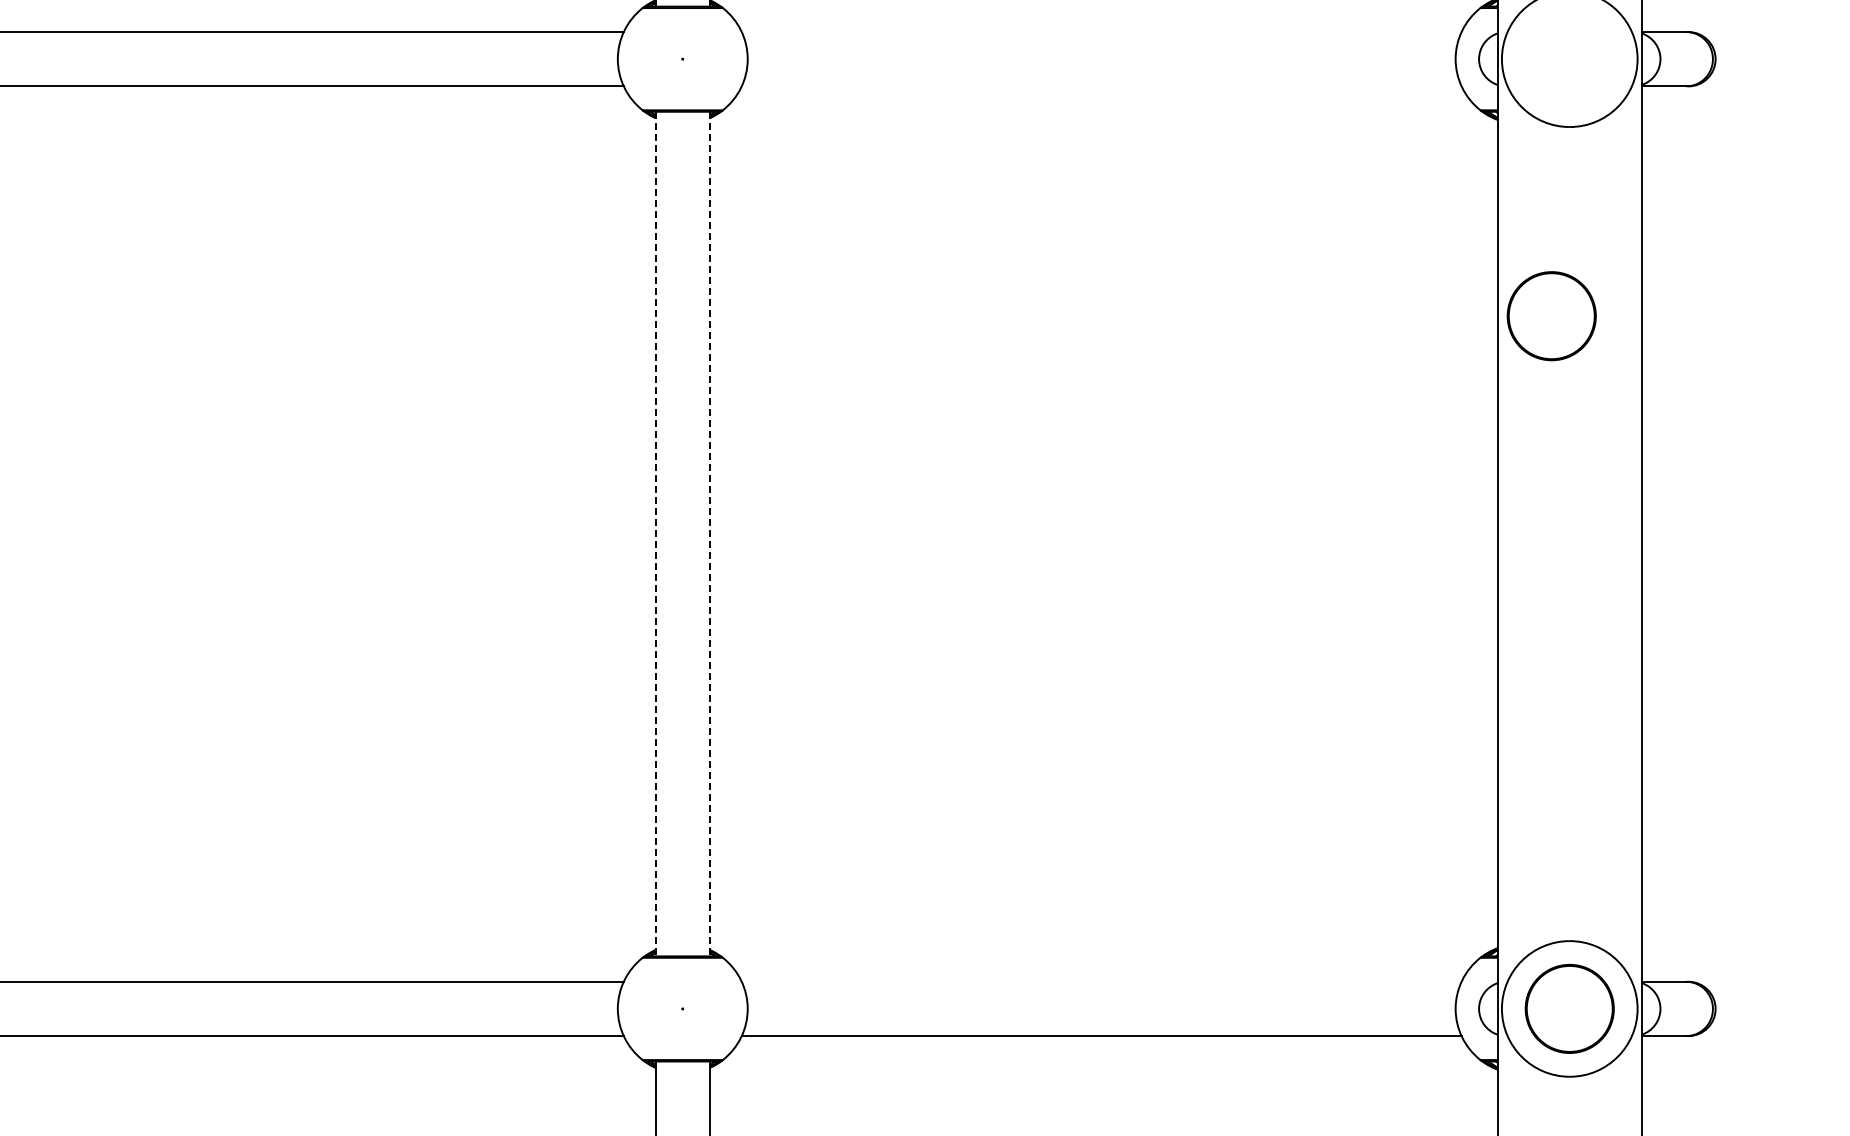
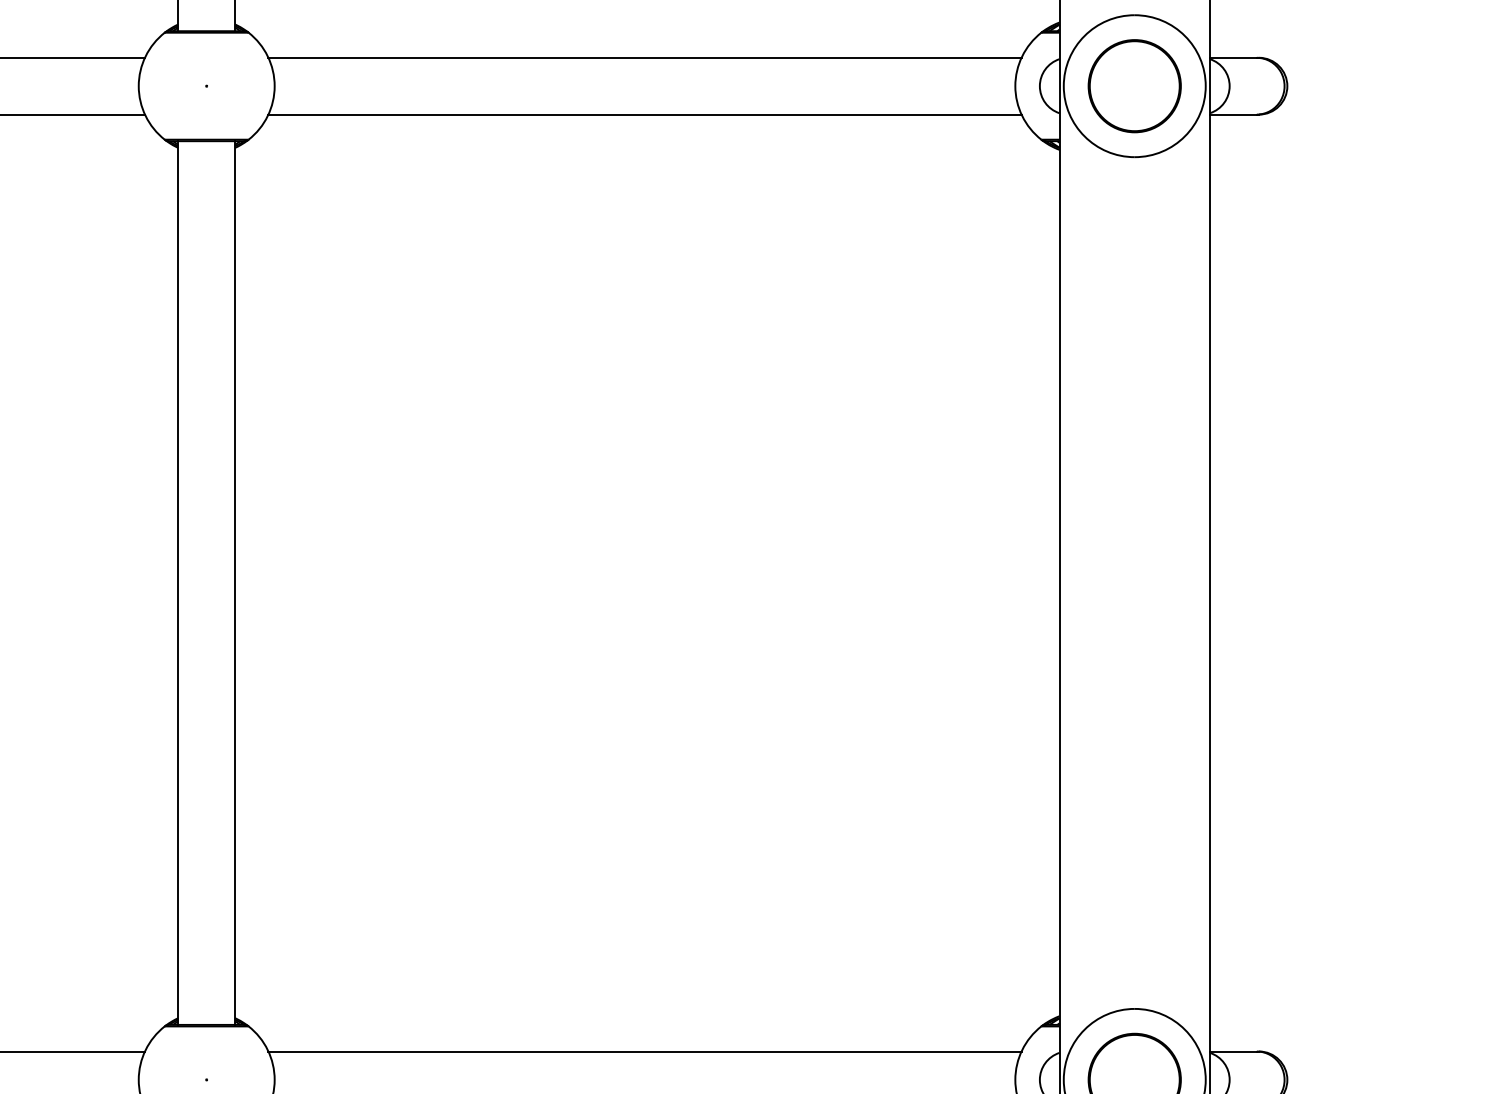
line: (1101, 32) -> (644, 58), added
line: (1101, 86) -> (644, 114), added
part: (1551, 316) -> (1134, 86), moved
line: (655, 534) -> (178, 583), dashed -> solid
line: (709, 534) -> (234, 583), dashed -> solid
line: (1101, 981) -> (644, 1051), added

